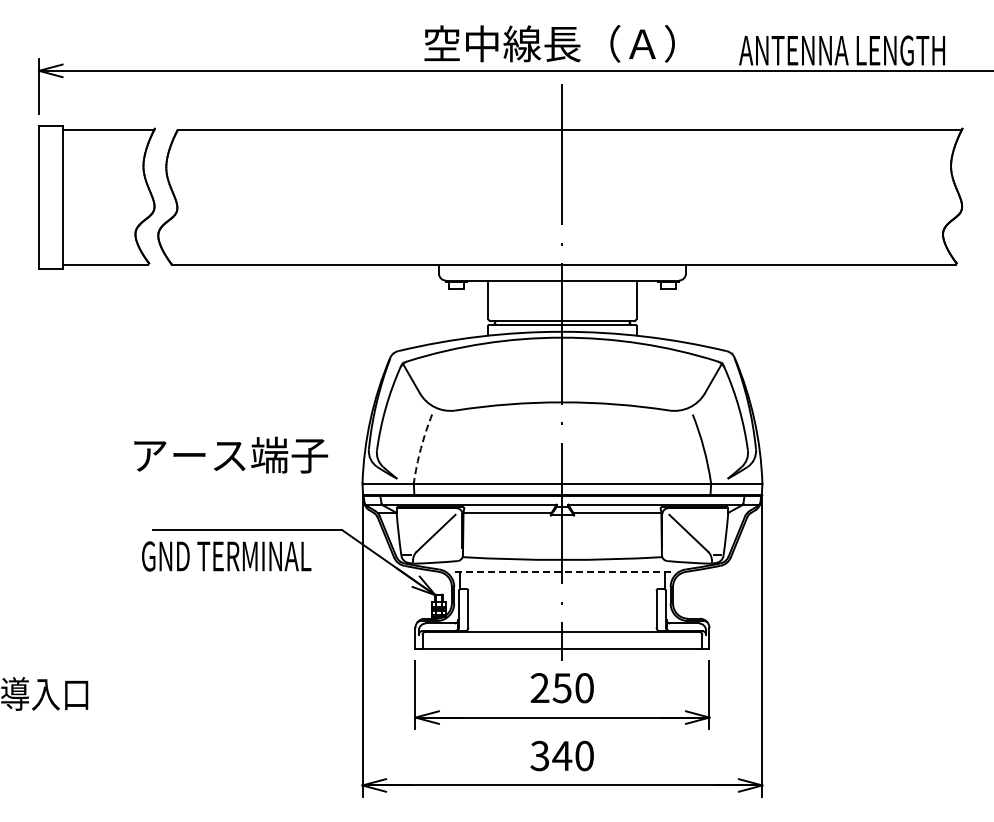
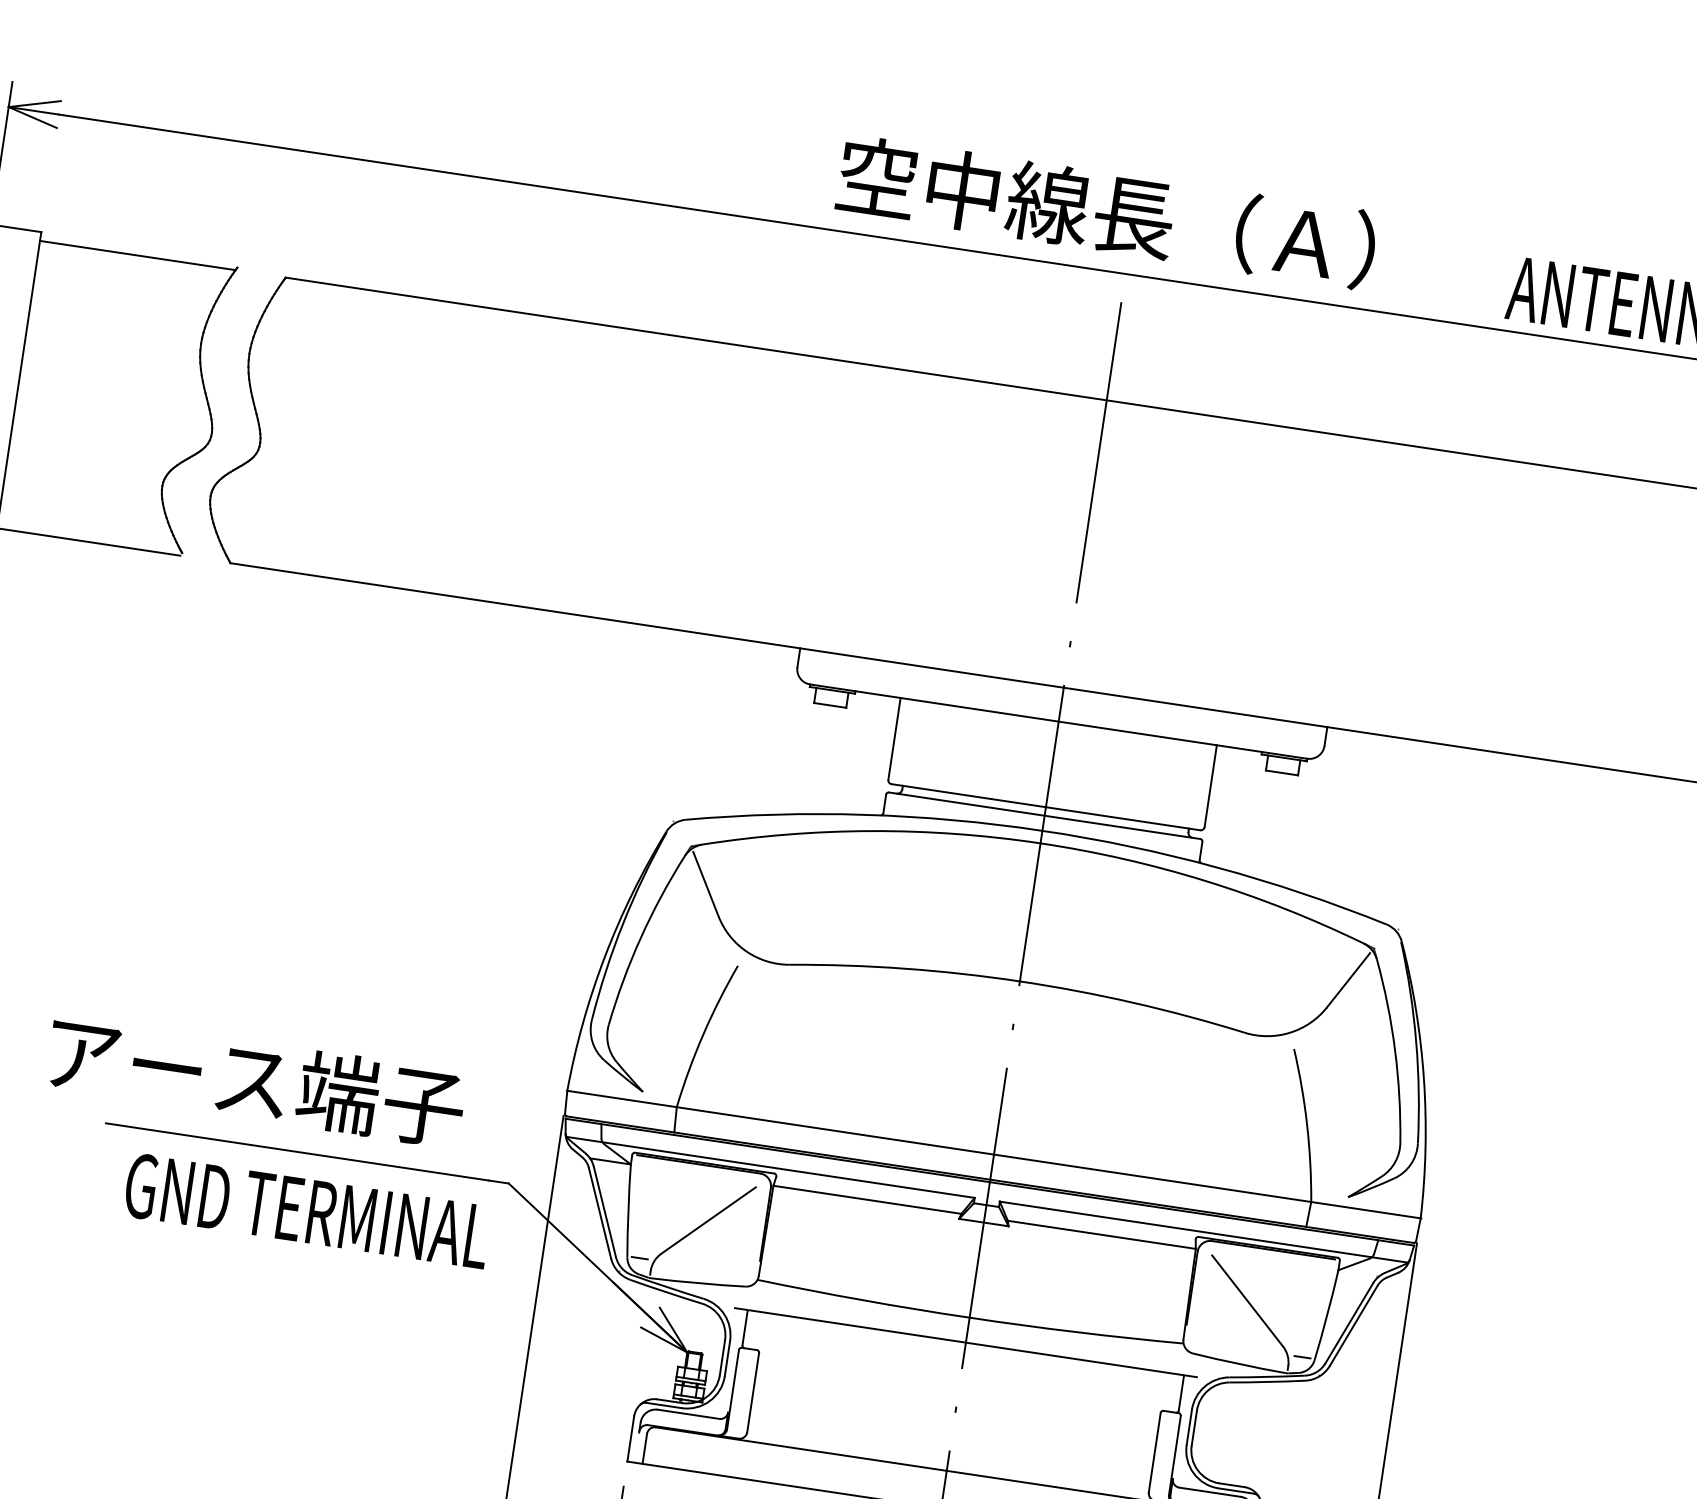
arc: (420, 448) -> (702, 1034), dashed -> solid
text: (231, 454) -> (257, 1079), moved
text: (226, 556) -> (307, 1211), moved
line: (561, 571) -> (963, 1342), dashed -> solid

